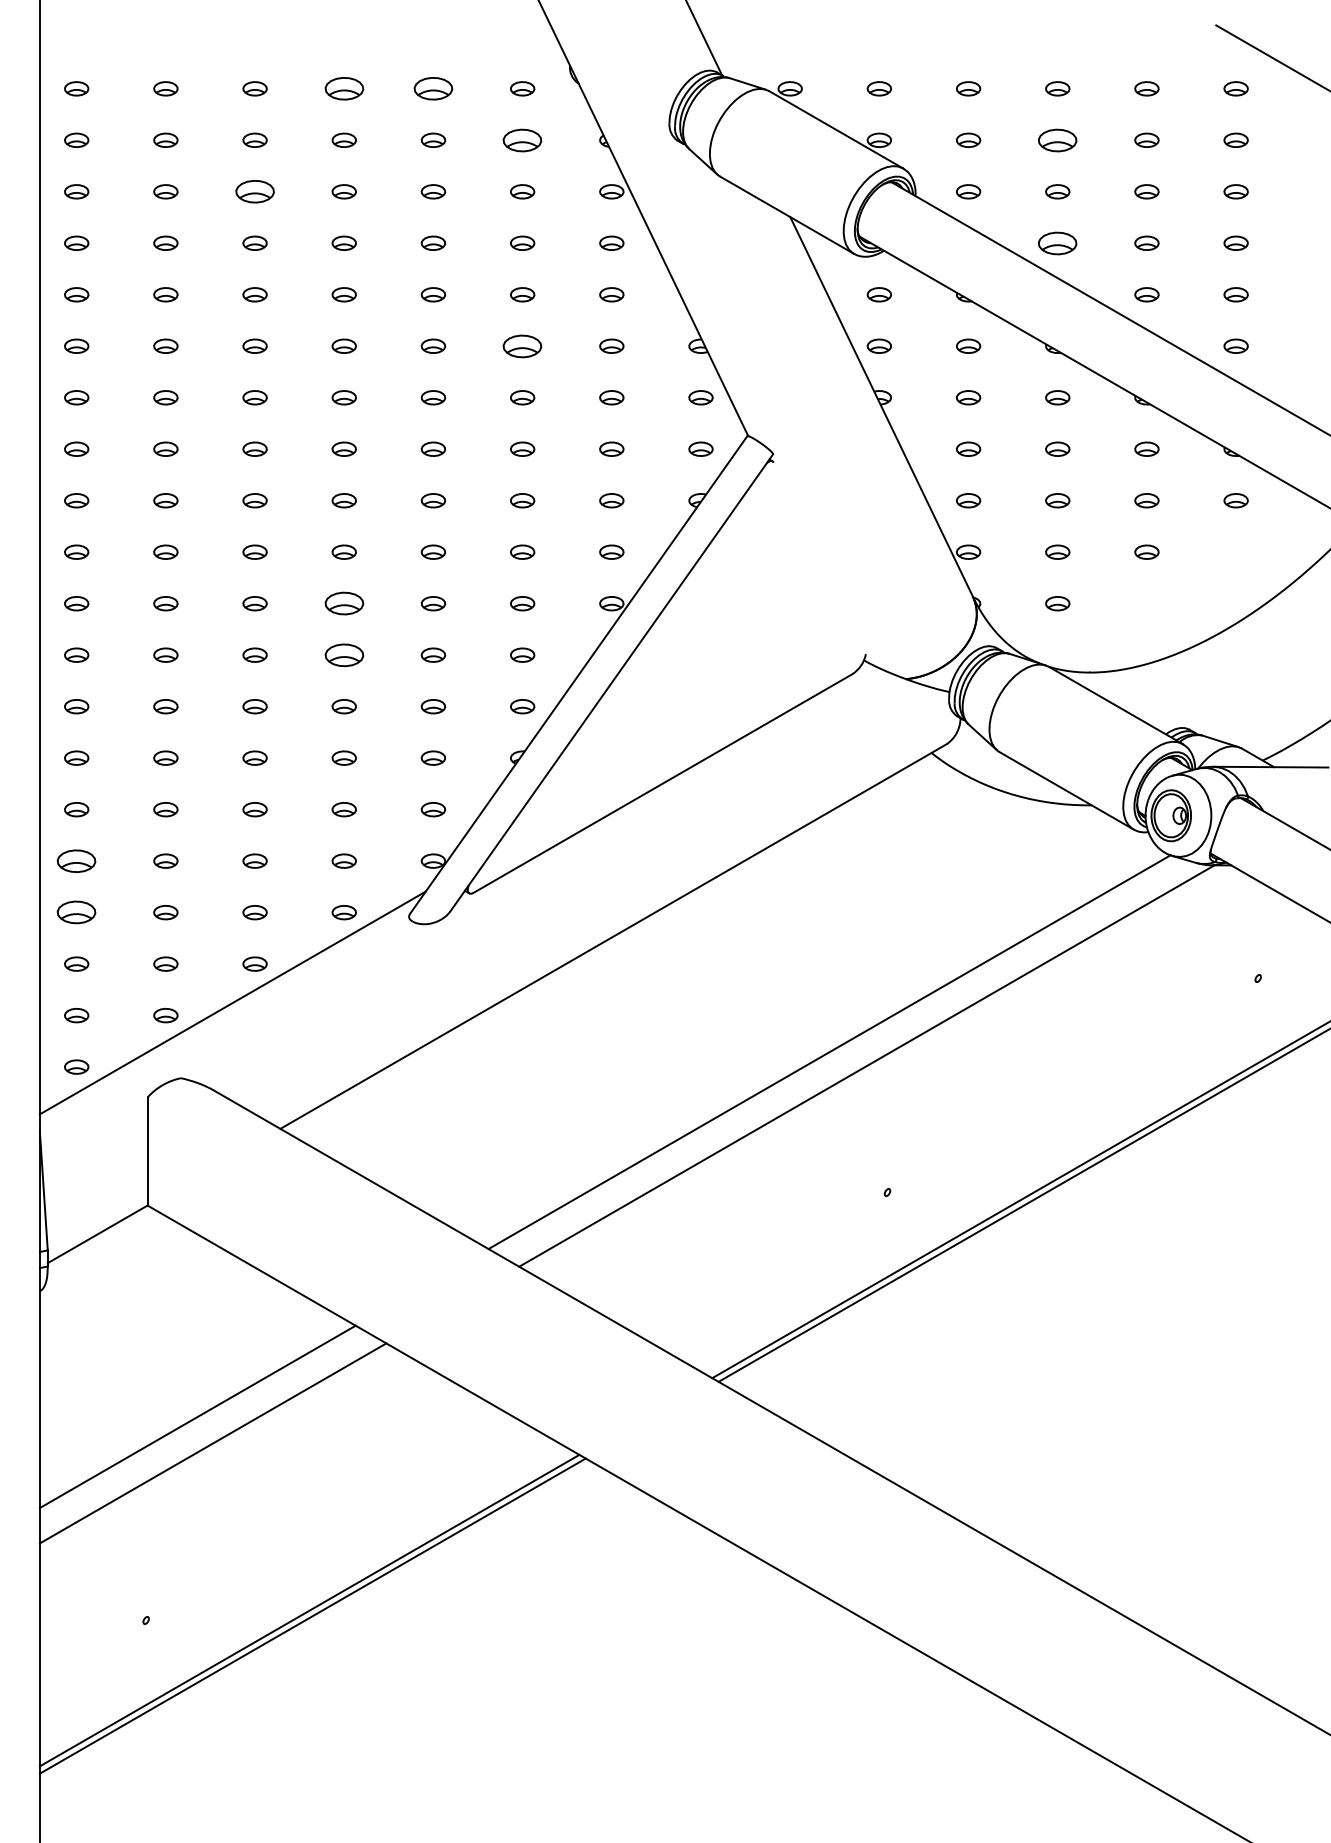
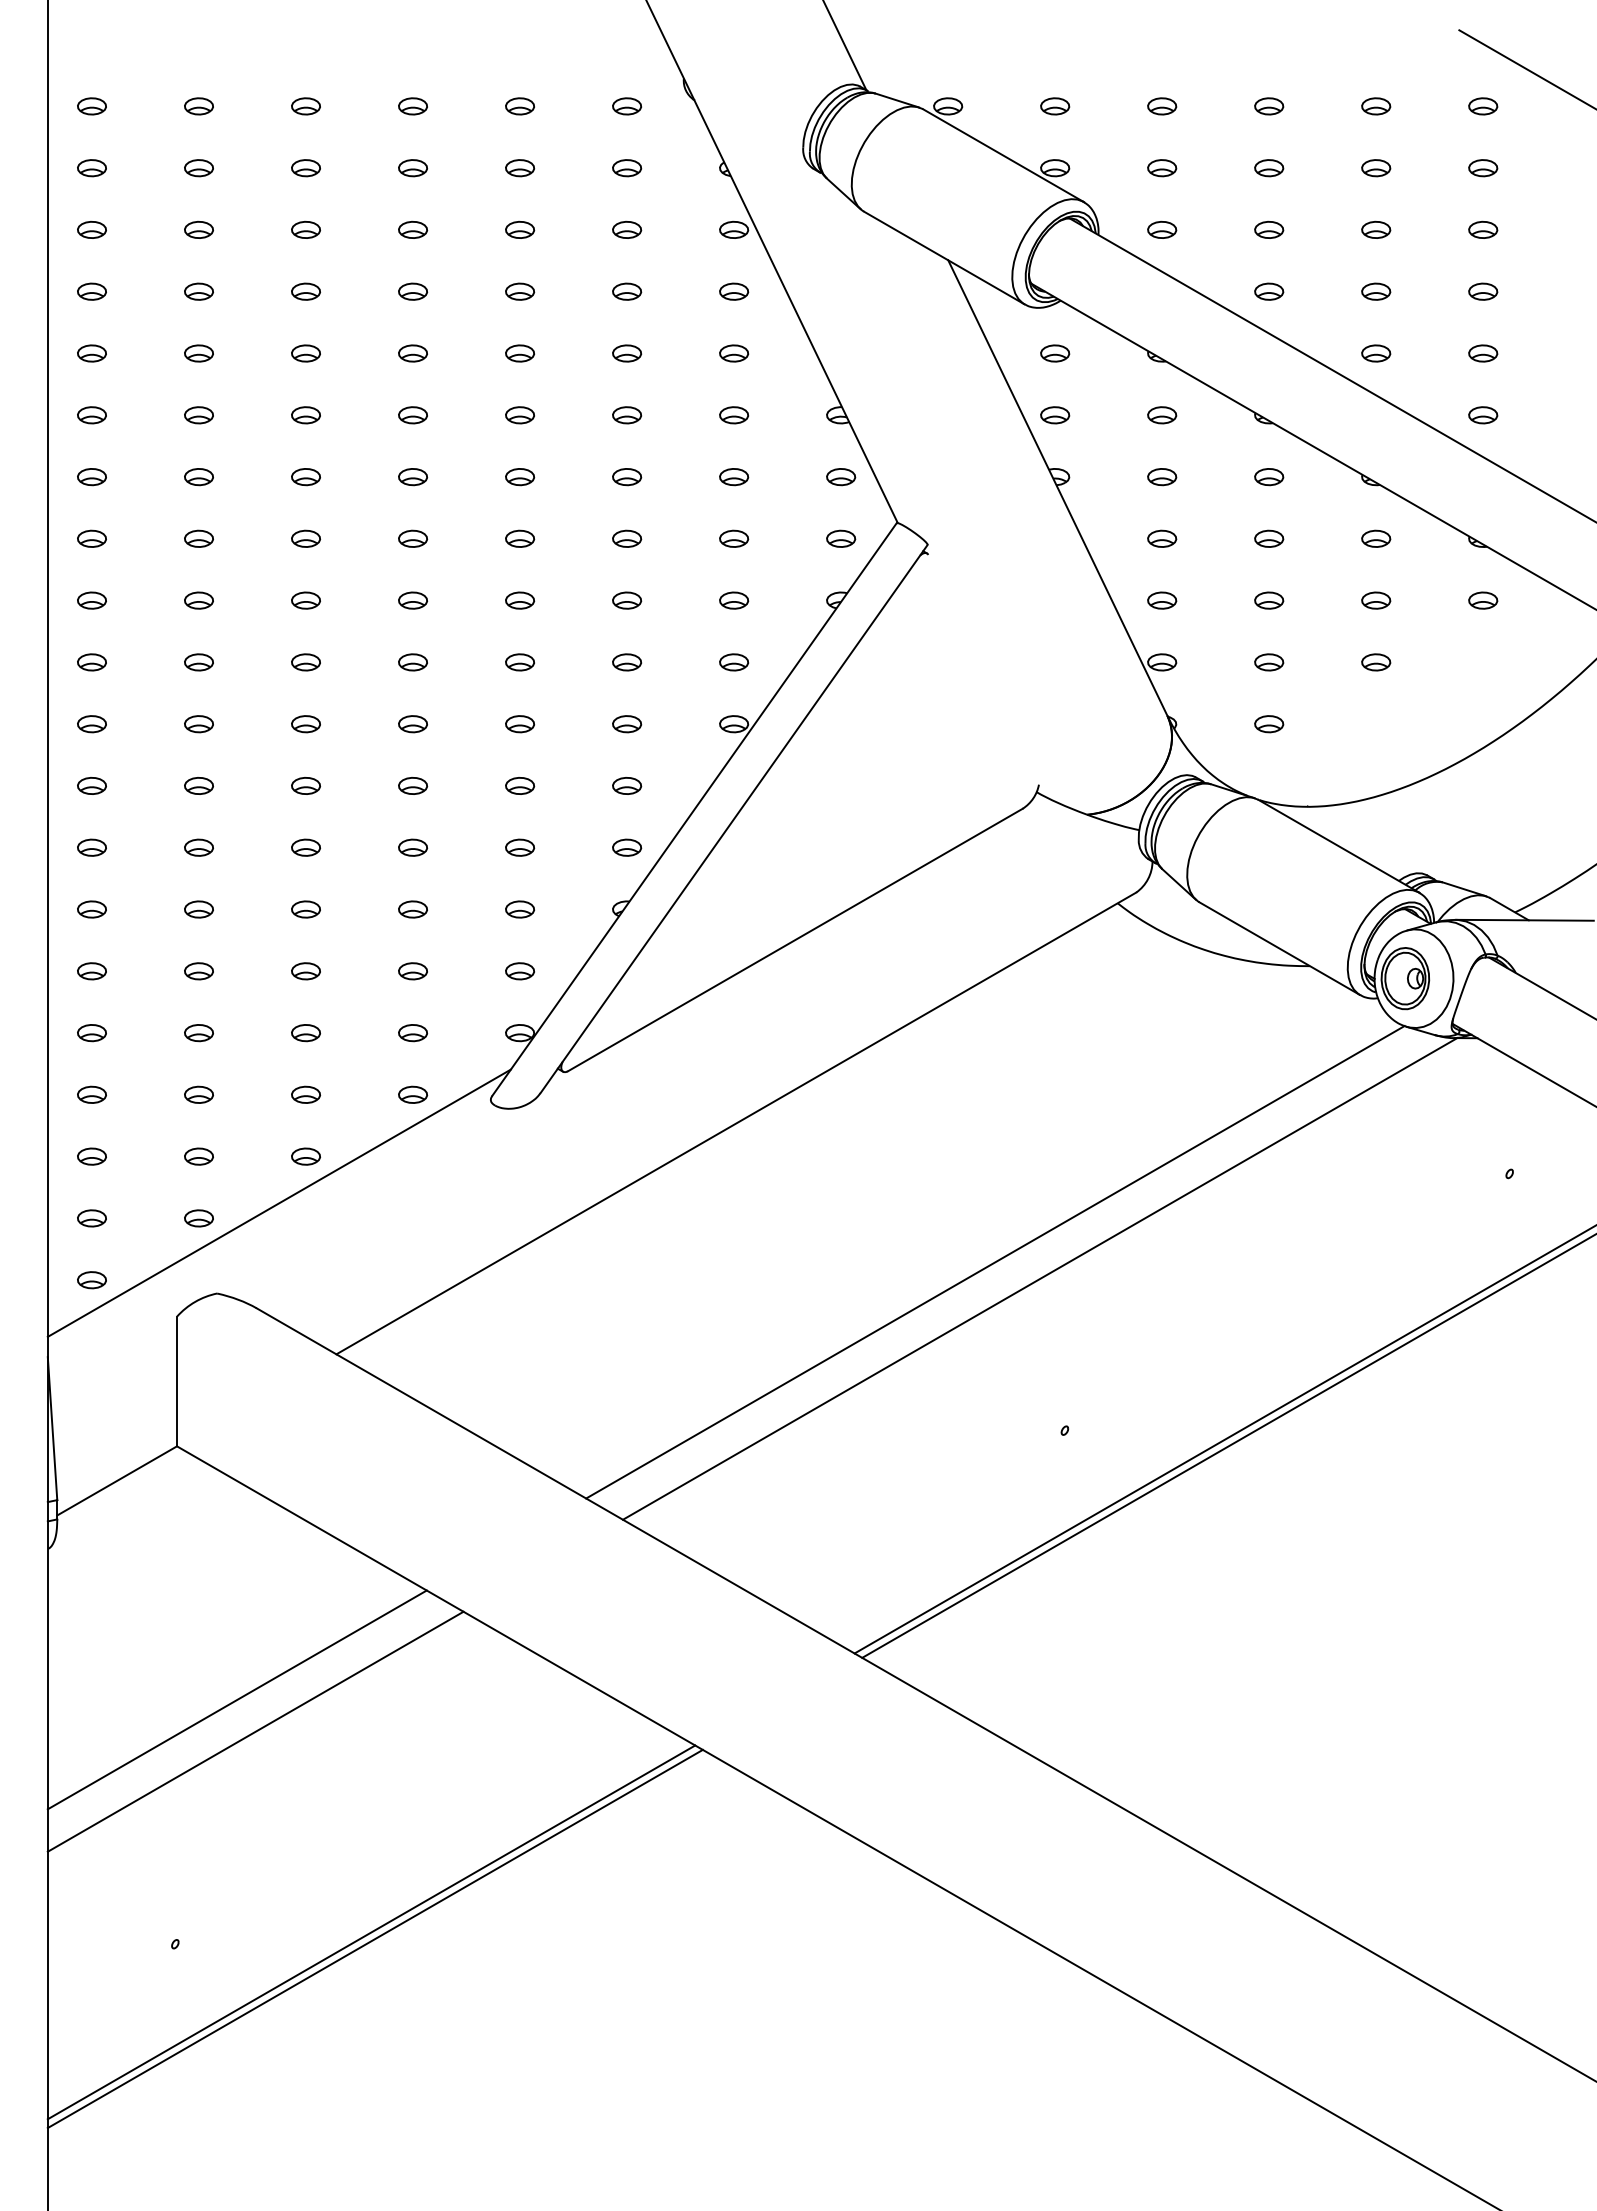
part: (343, 88) -> (412, 105), size x0.62
part: (433, 88) -> (520, 105), size x0.62
part: (522, 139) -> (626, 167), size x0.62
part: (1057, 139) -> (1268, 167), size x0.62
part: (254, 191) -> (305, 229), size x0.62
part: (1057, 242) -> (1268, 290), size x0.62
part: (522, 345) -> (626, 414), size x0.62
part: (343, 603) -> (412, 723), size x0.62
part: (343, 654) -> (412, 785), size x0.62
part: (76, 860) -> (91, 1032), size x0.62
part: (76, 912) -> (91, 1094), size x0.62

